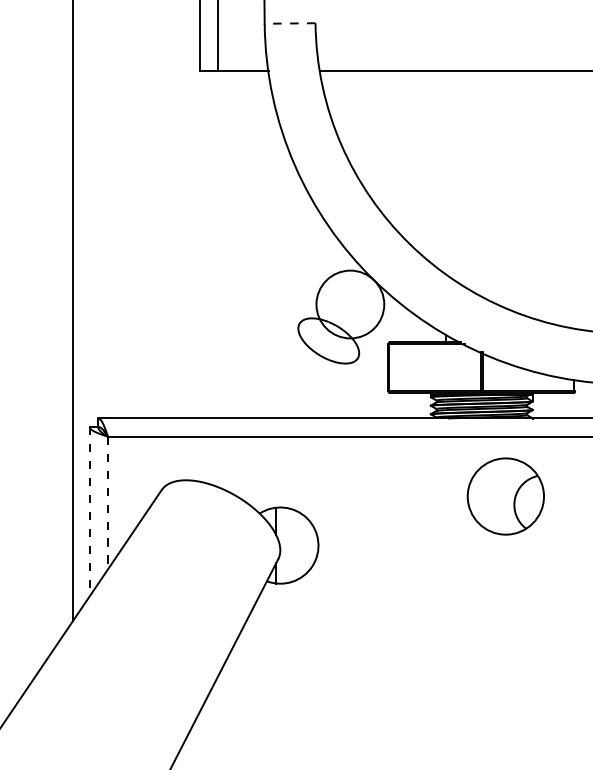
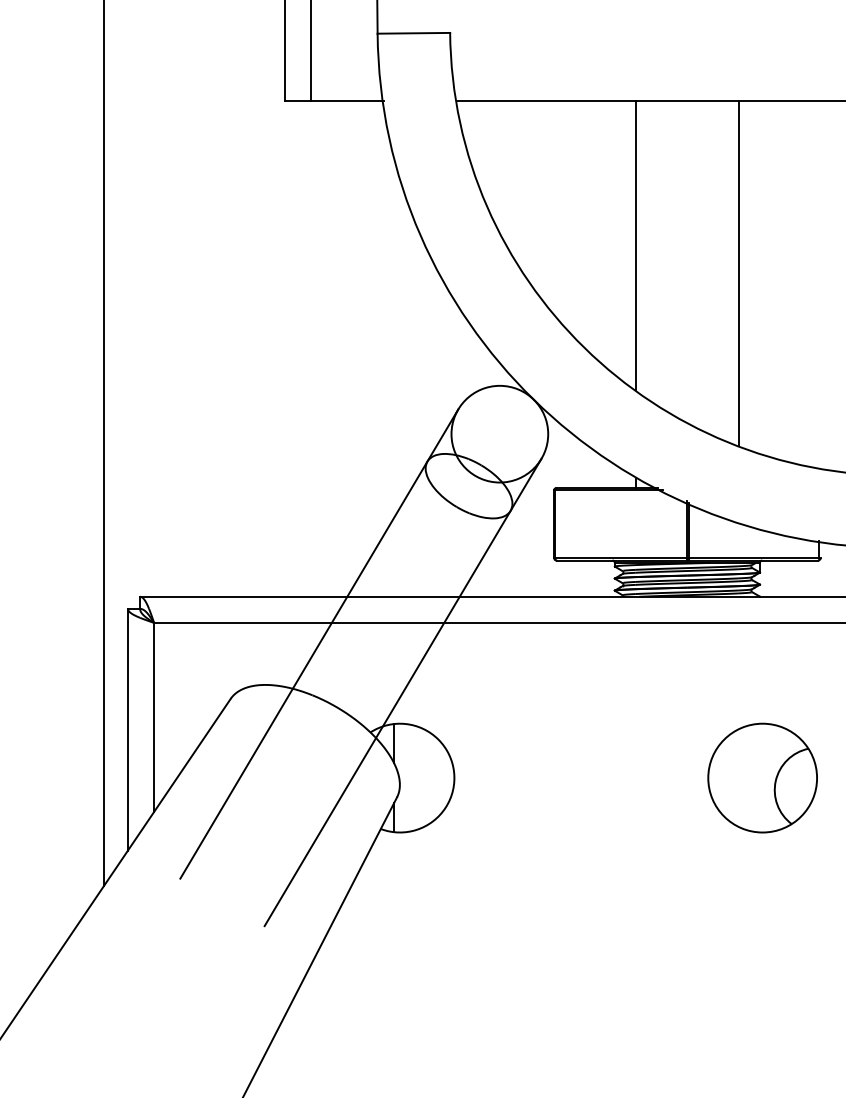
line: (289, 23) -> (413, 33), dashed -> solid
line: (446, 172) -> (636, 245), added
line: (517, 191) -> (738, 273), added
line: (223, 451) -> (319, 643), added
line: (282, 485) -> (402, 692), added
part: (505, 496) -> (762, 777), moved
line: (108, 503) -> (154, 717), dashed -> solid
line: (90, 511) -> (128, 729), dashed -> solid

